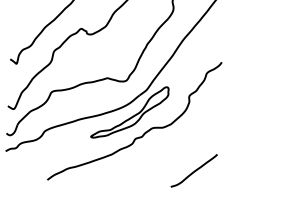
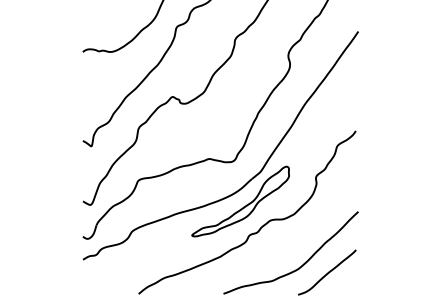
curve: (175, 163) -> (302, 264), added

